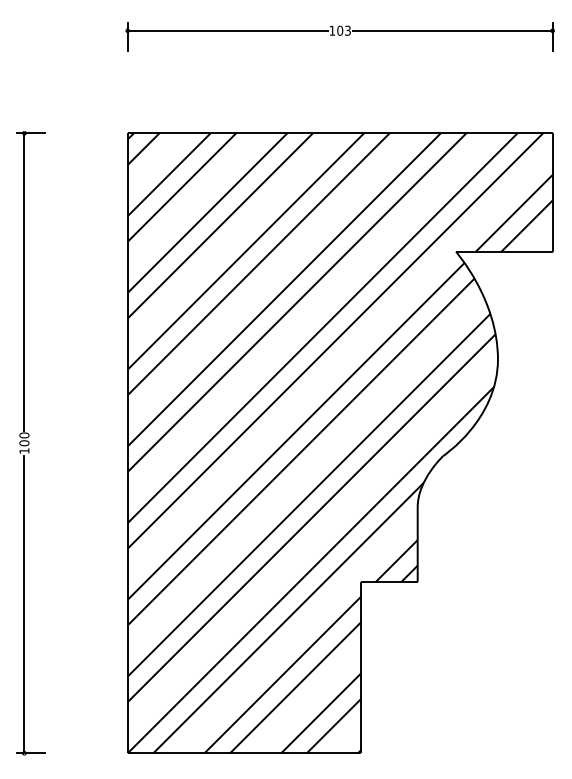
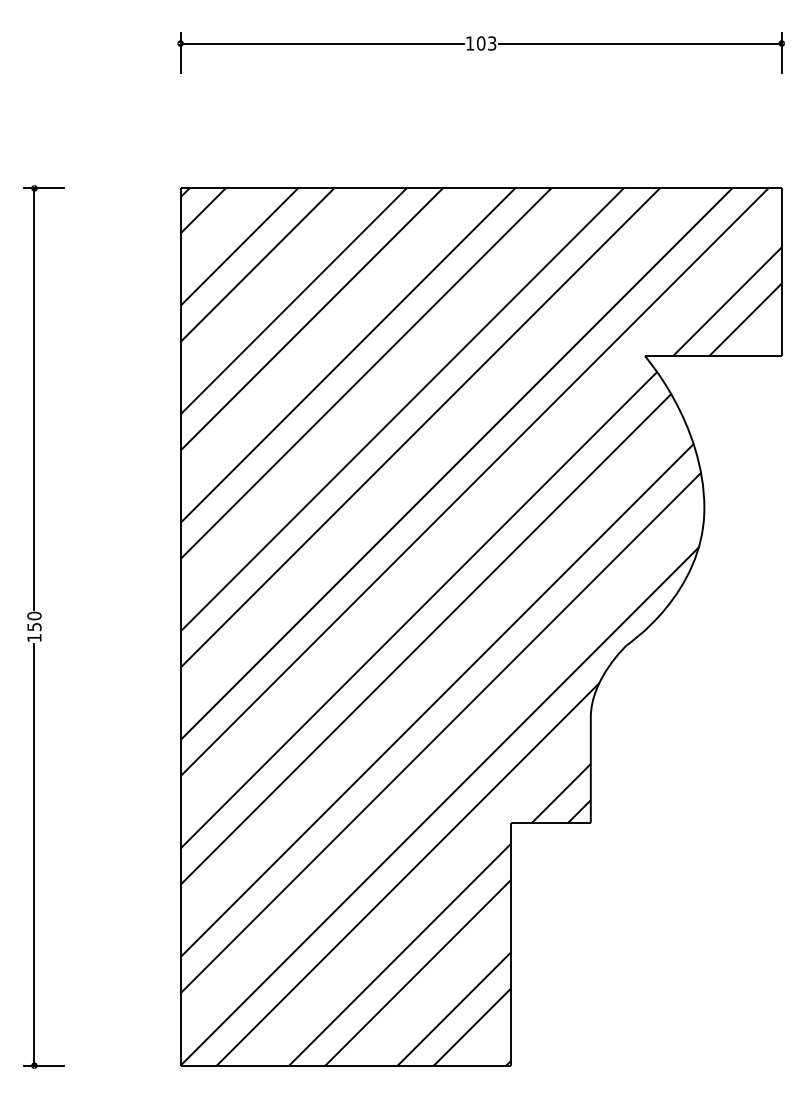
text: (24, 443) -> (34, 627), 100 -> 150

